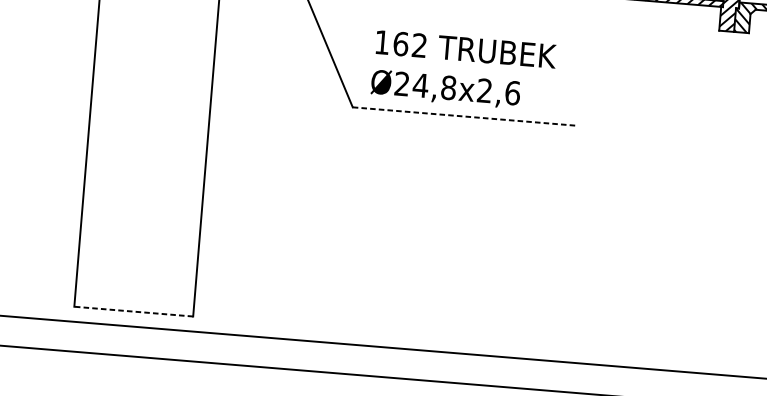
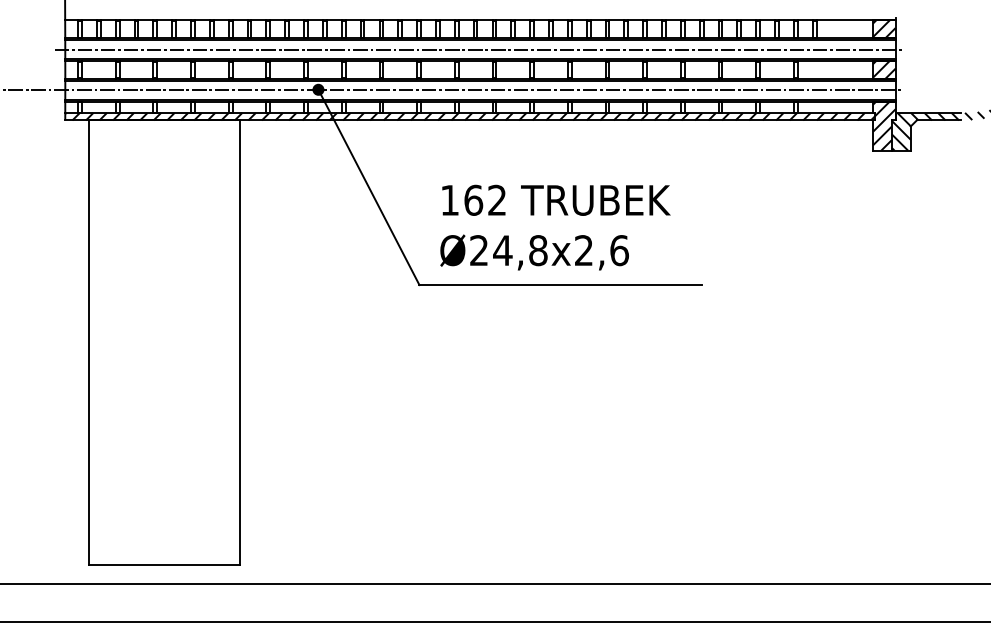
line: (464, 116) -> (561, 285), dashed -> solid
line: (133, 311) -> (164, 565), dashed -> solid

